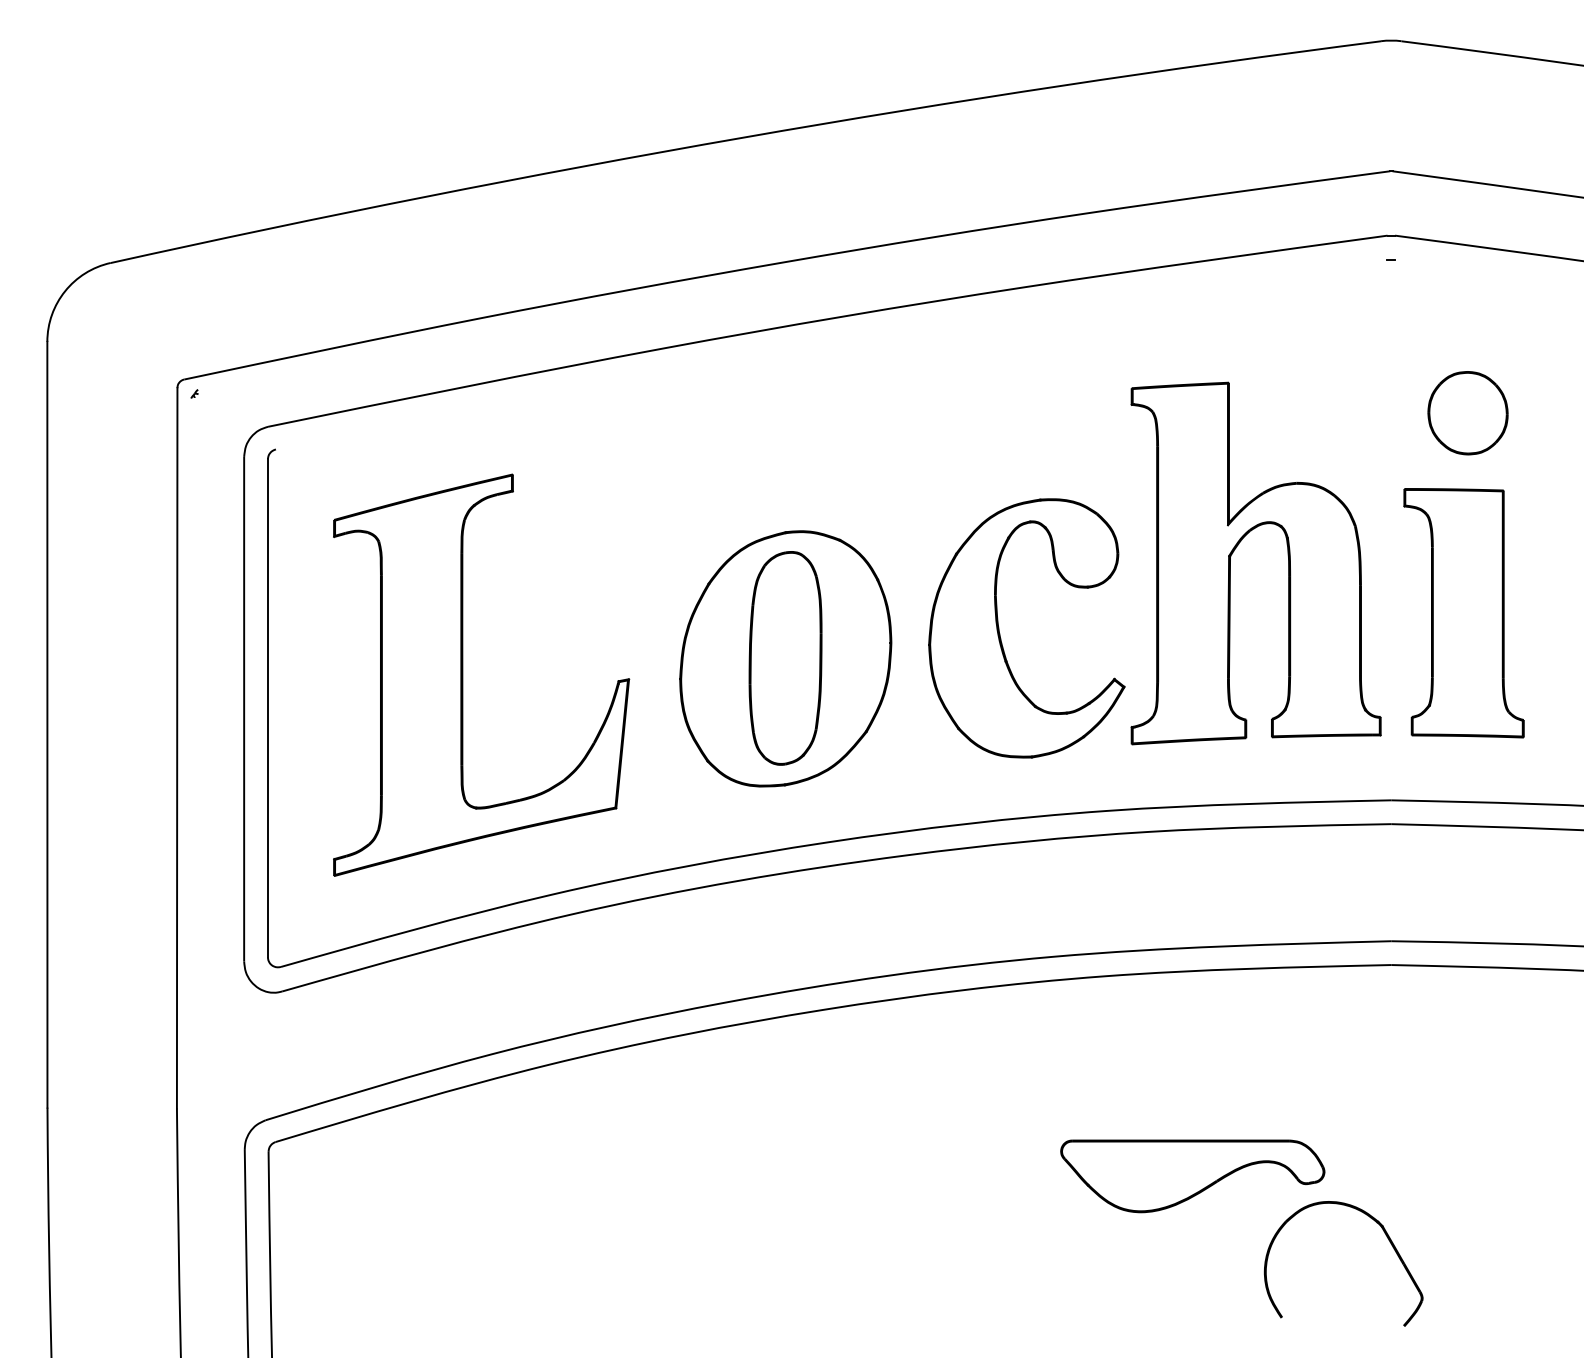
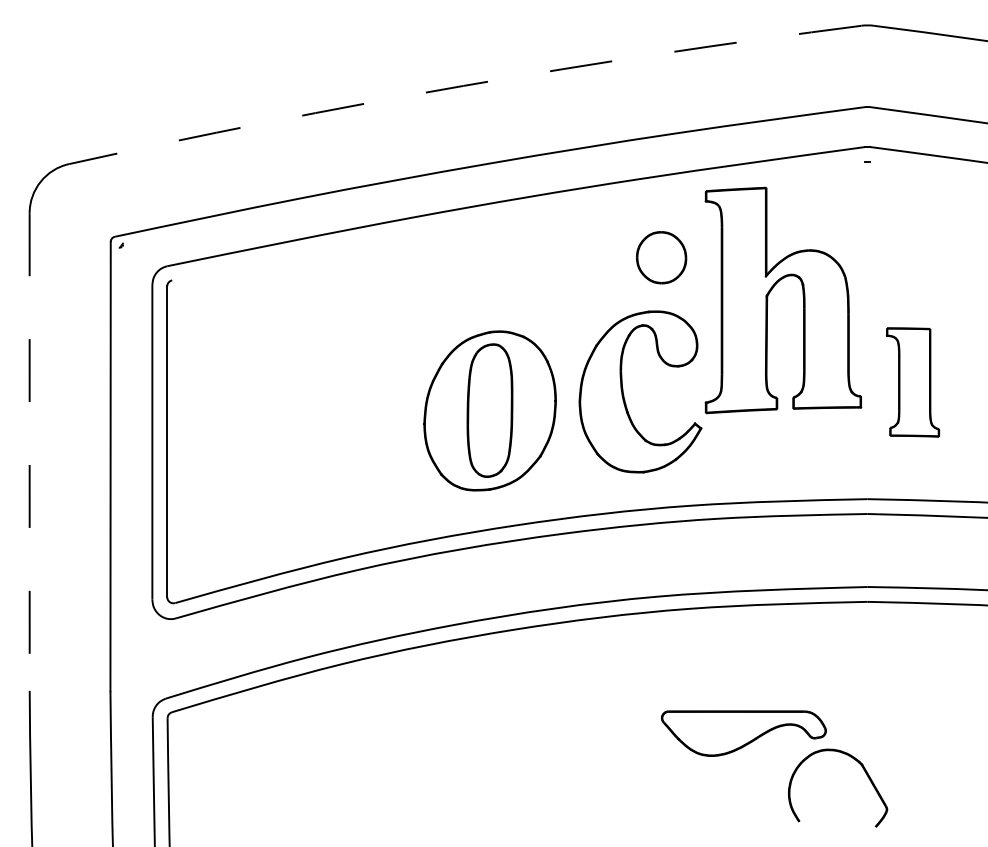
arc: (743, 136) -> (463, 85), solid -> dashed
part: (1467, 412) -> (661, 257), moved
part: (1236, 549) -> (771, 291), moved
part: (1463, 613) -> (912, 382), size x0.7
part: (464, 675) -> (289, 421), removed
line: (47, 725) -> (29, 452), solid -> dashed

